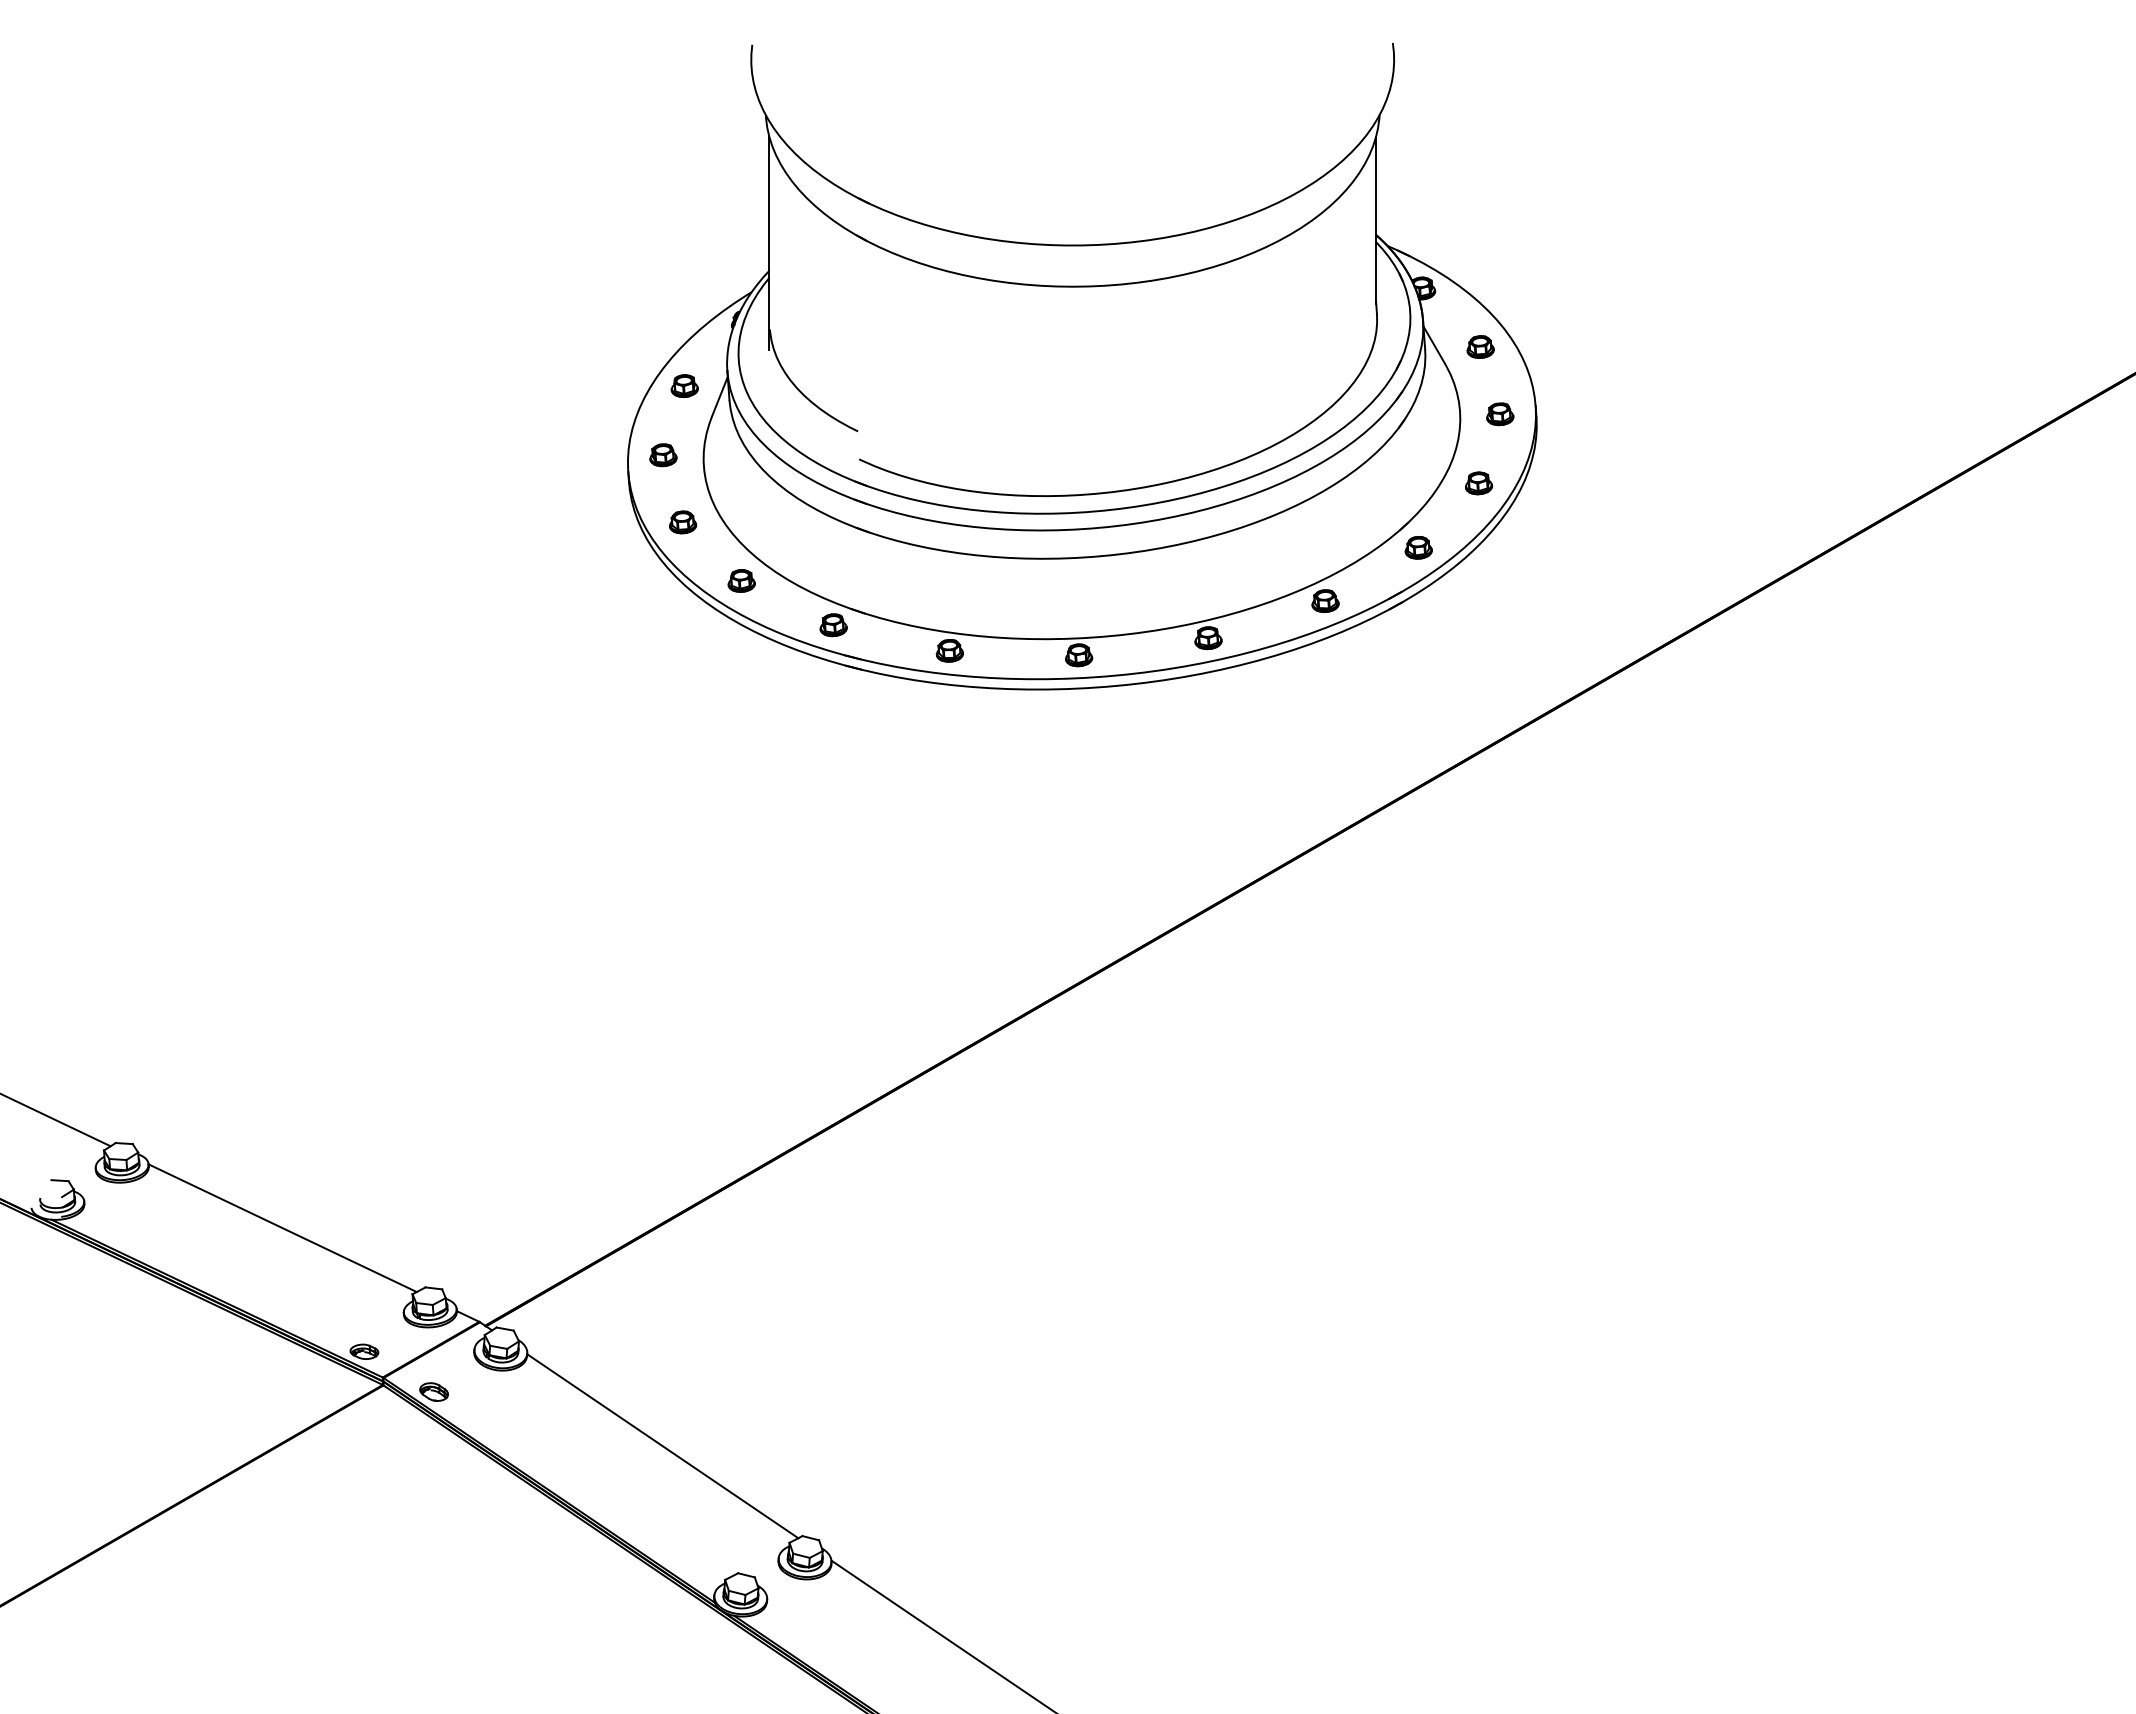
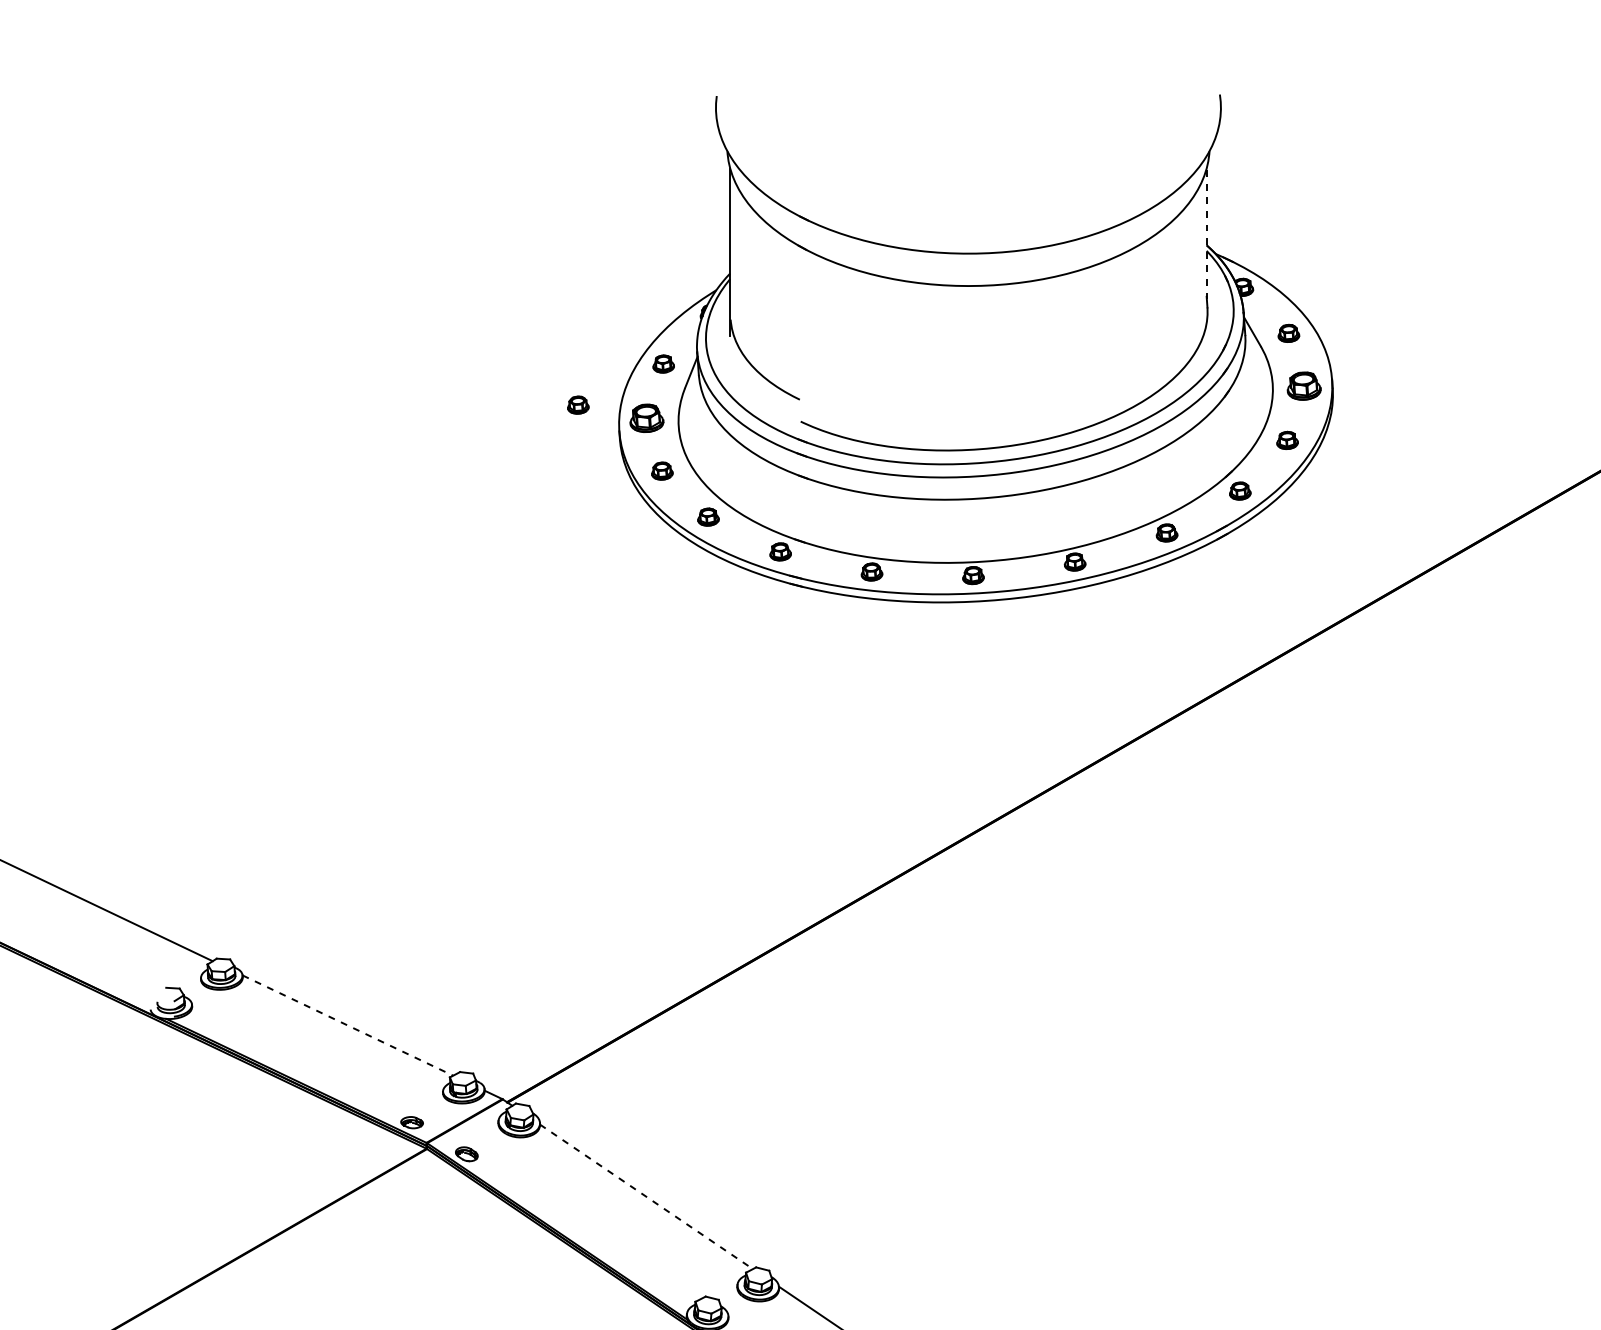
line: (1375, 220) -> (1206, 234), solid -> dashed
part: (1500, 414) -> (1304, 386), size x1.6
part: (576, 438) -> (578, 405), added
part: (663, 455) -> (647, 418), size x1.6
line: (283, 1228) -> (348, 1025), solid -> dashed
line: (662, 1446) -> (646, 1197), solid -> dashed

